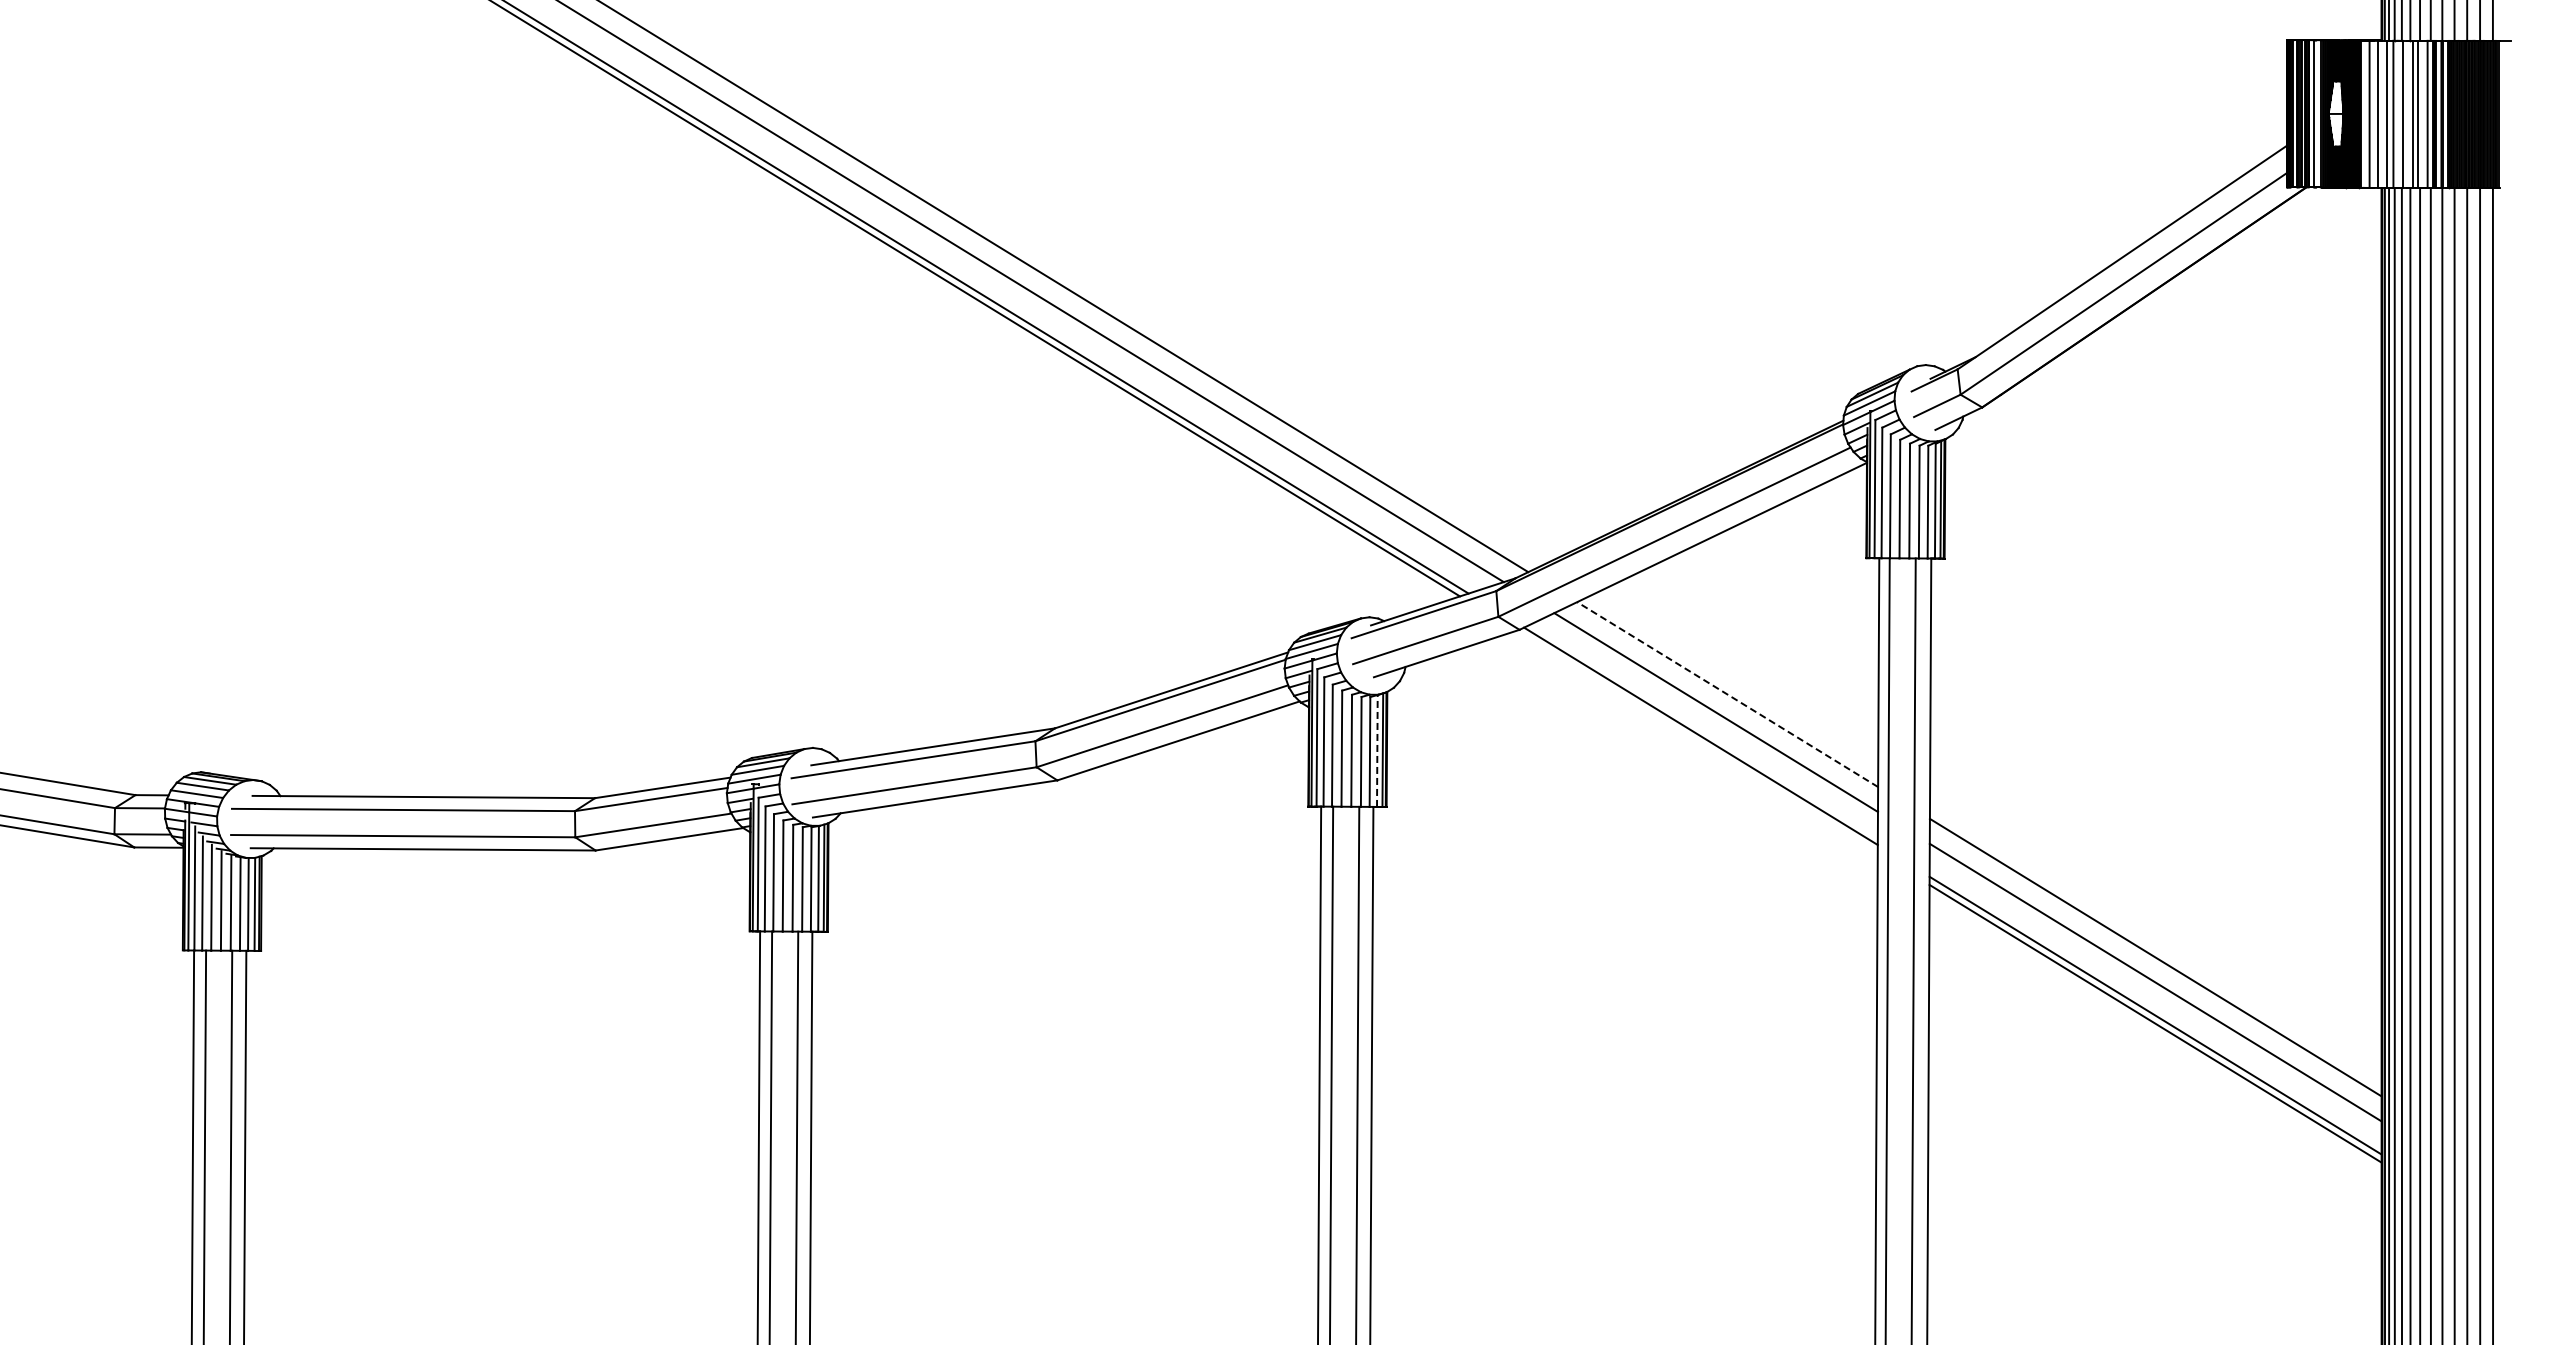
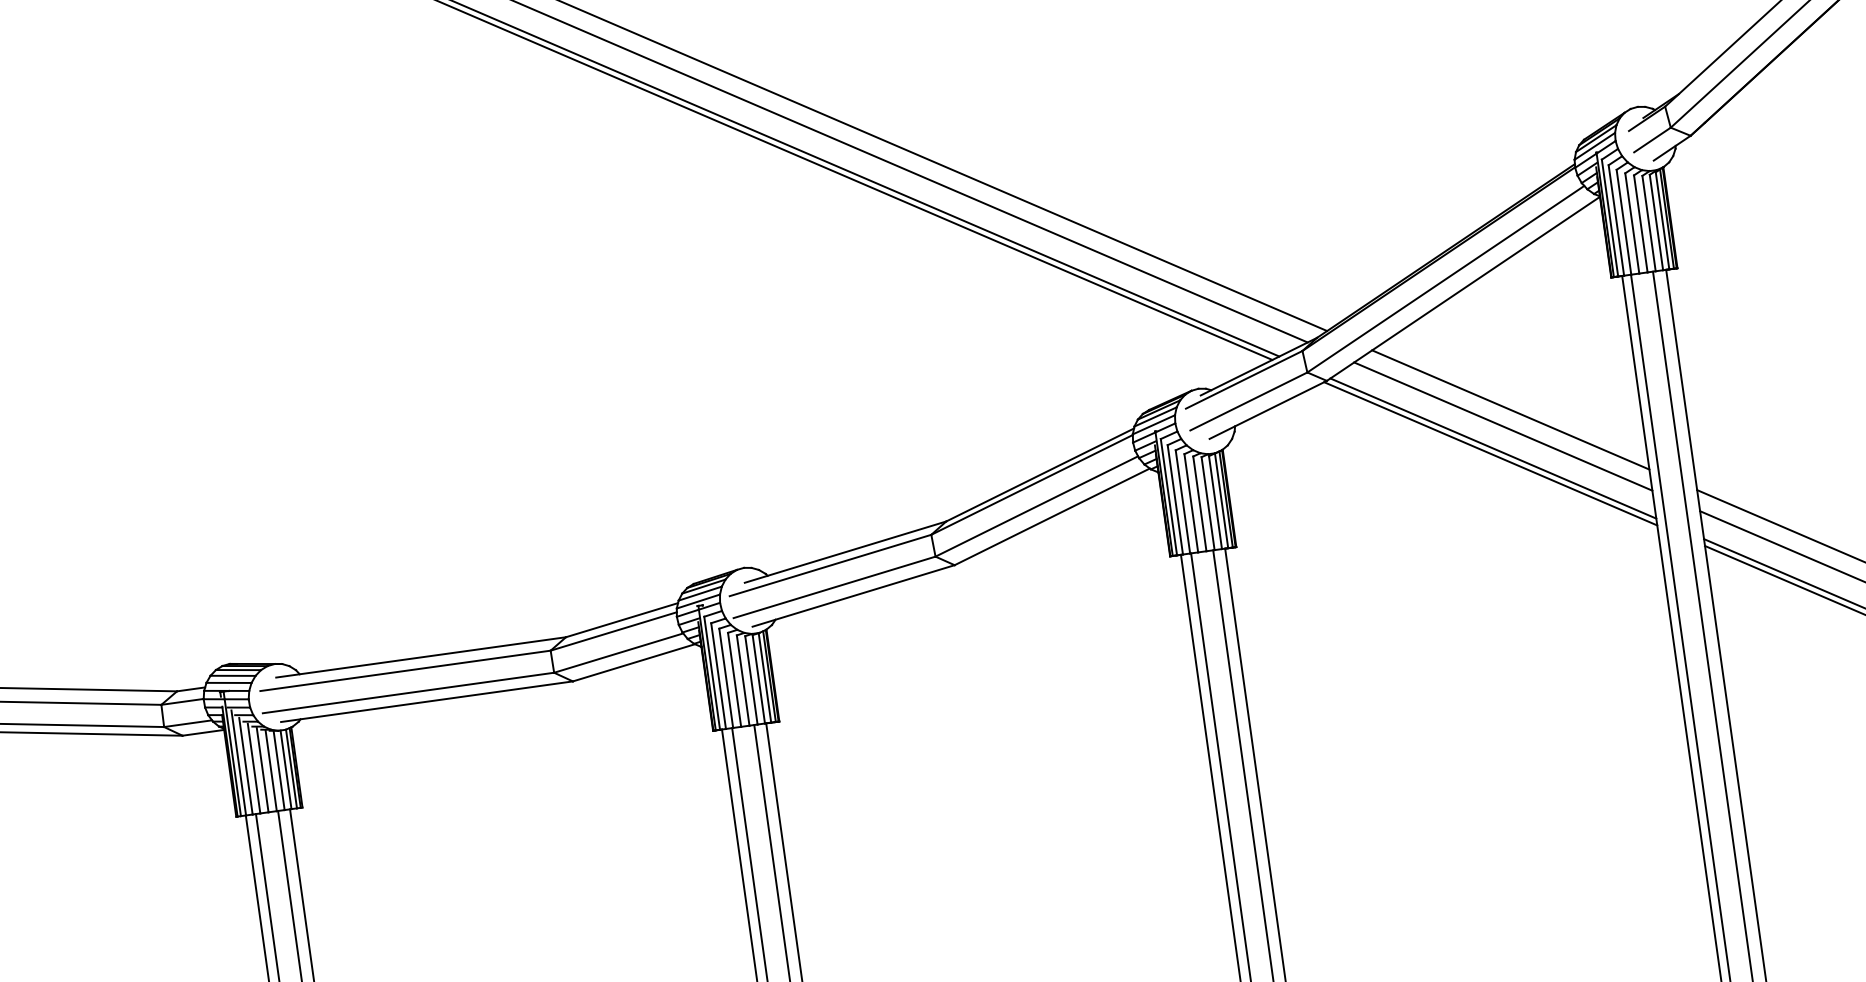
line: (1727, 694) -> (1510, 409), dashed -> solid
line: (1696, 741) -> (1490, 453), added
line: (1377, 750) -> (1221, 500), dashed -> solid

